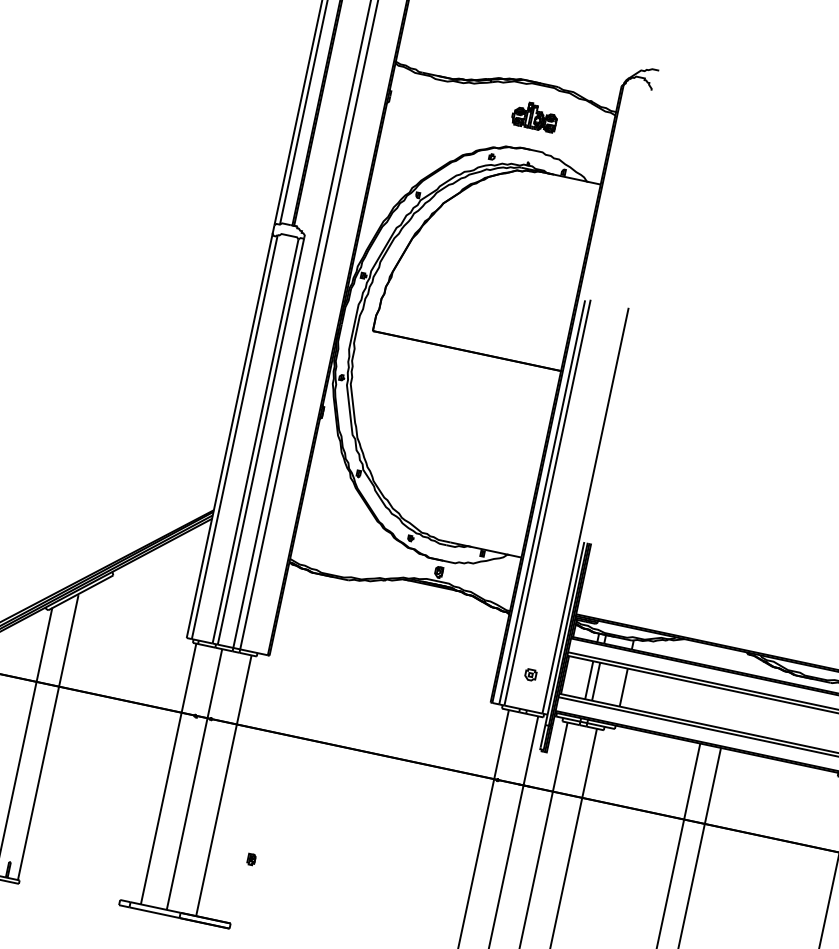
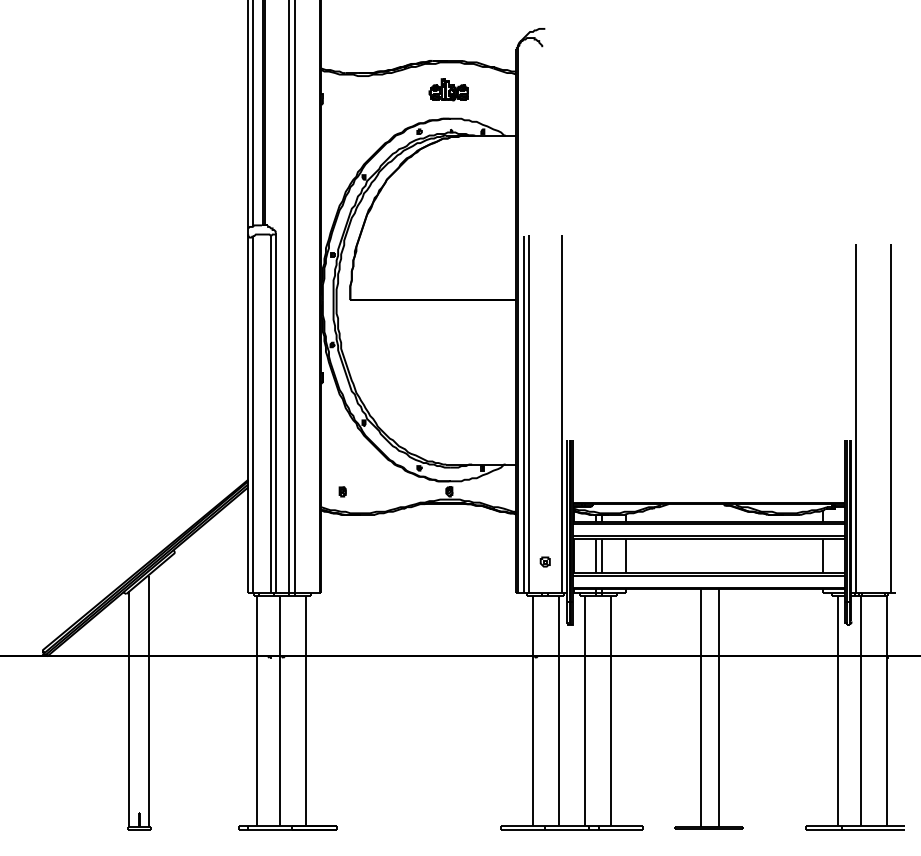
part: (251, 859) -> (342, 491), moved

